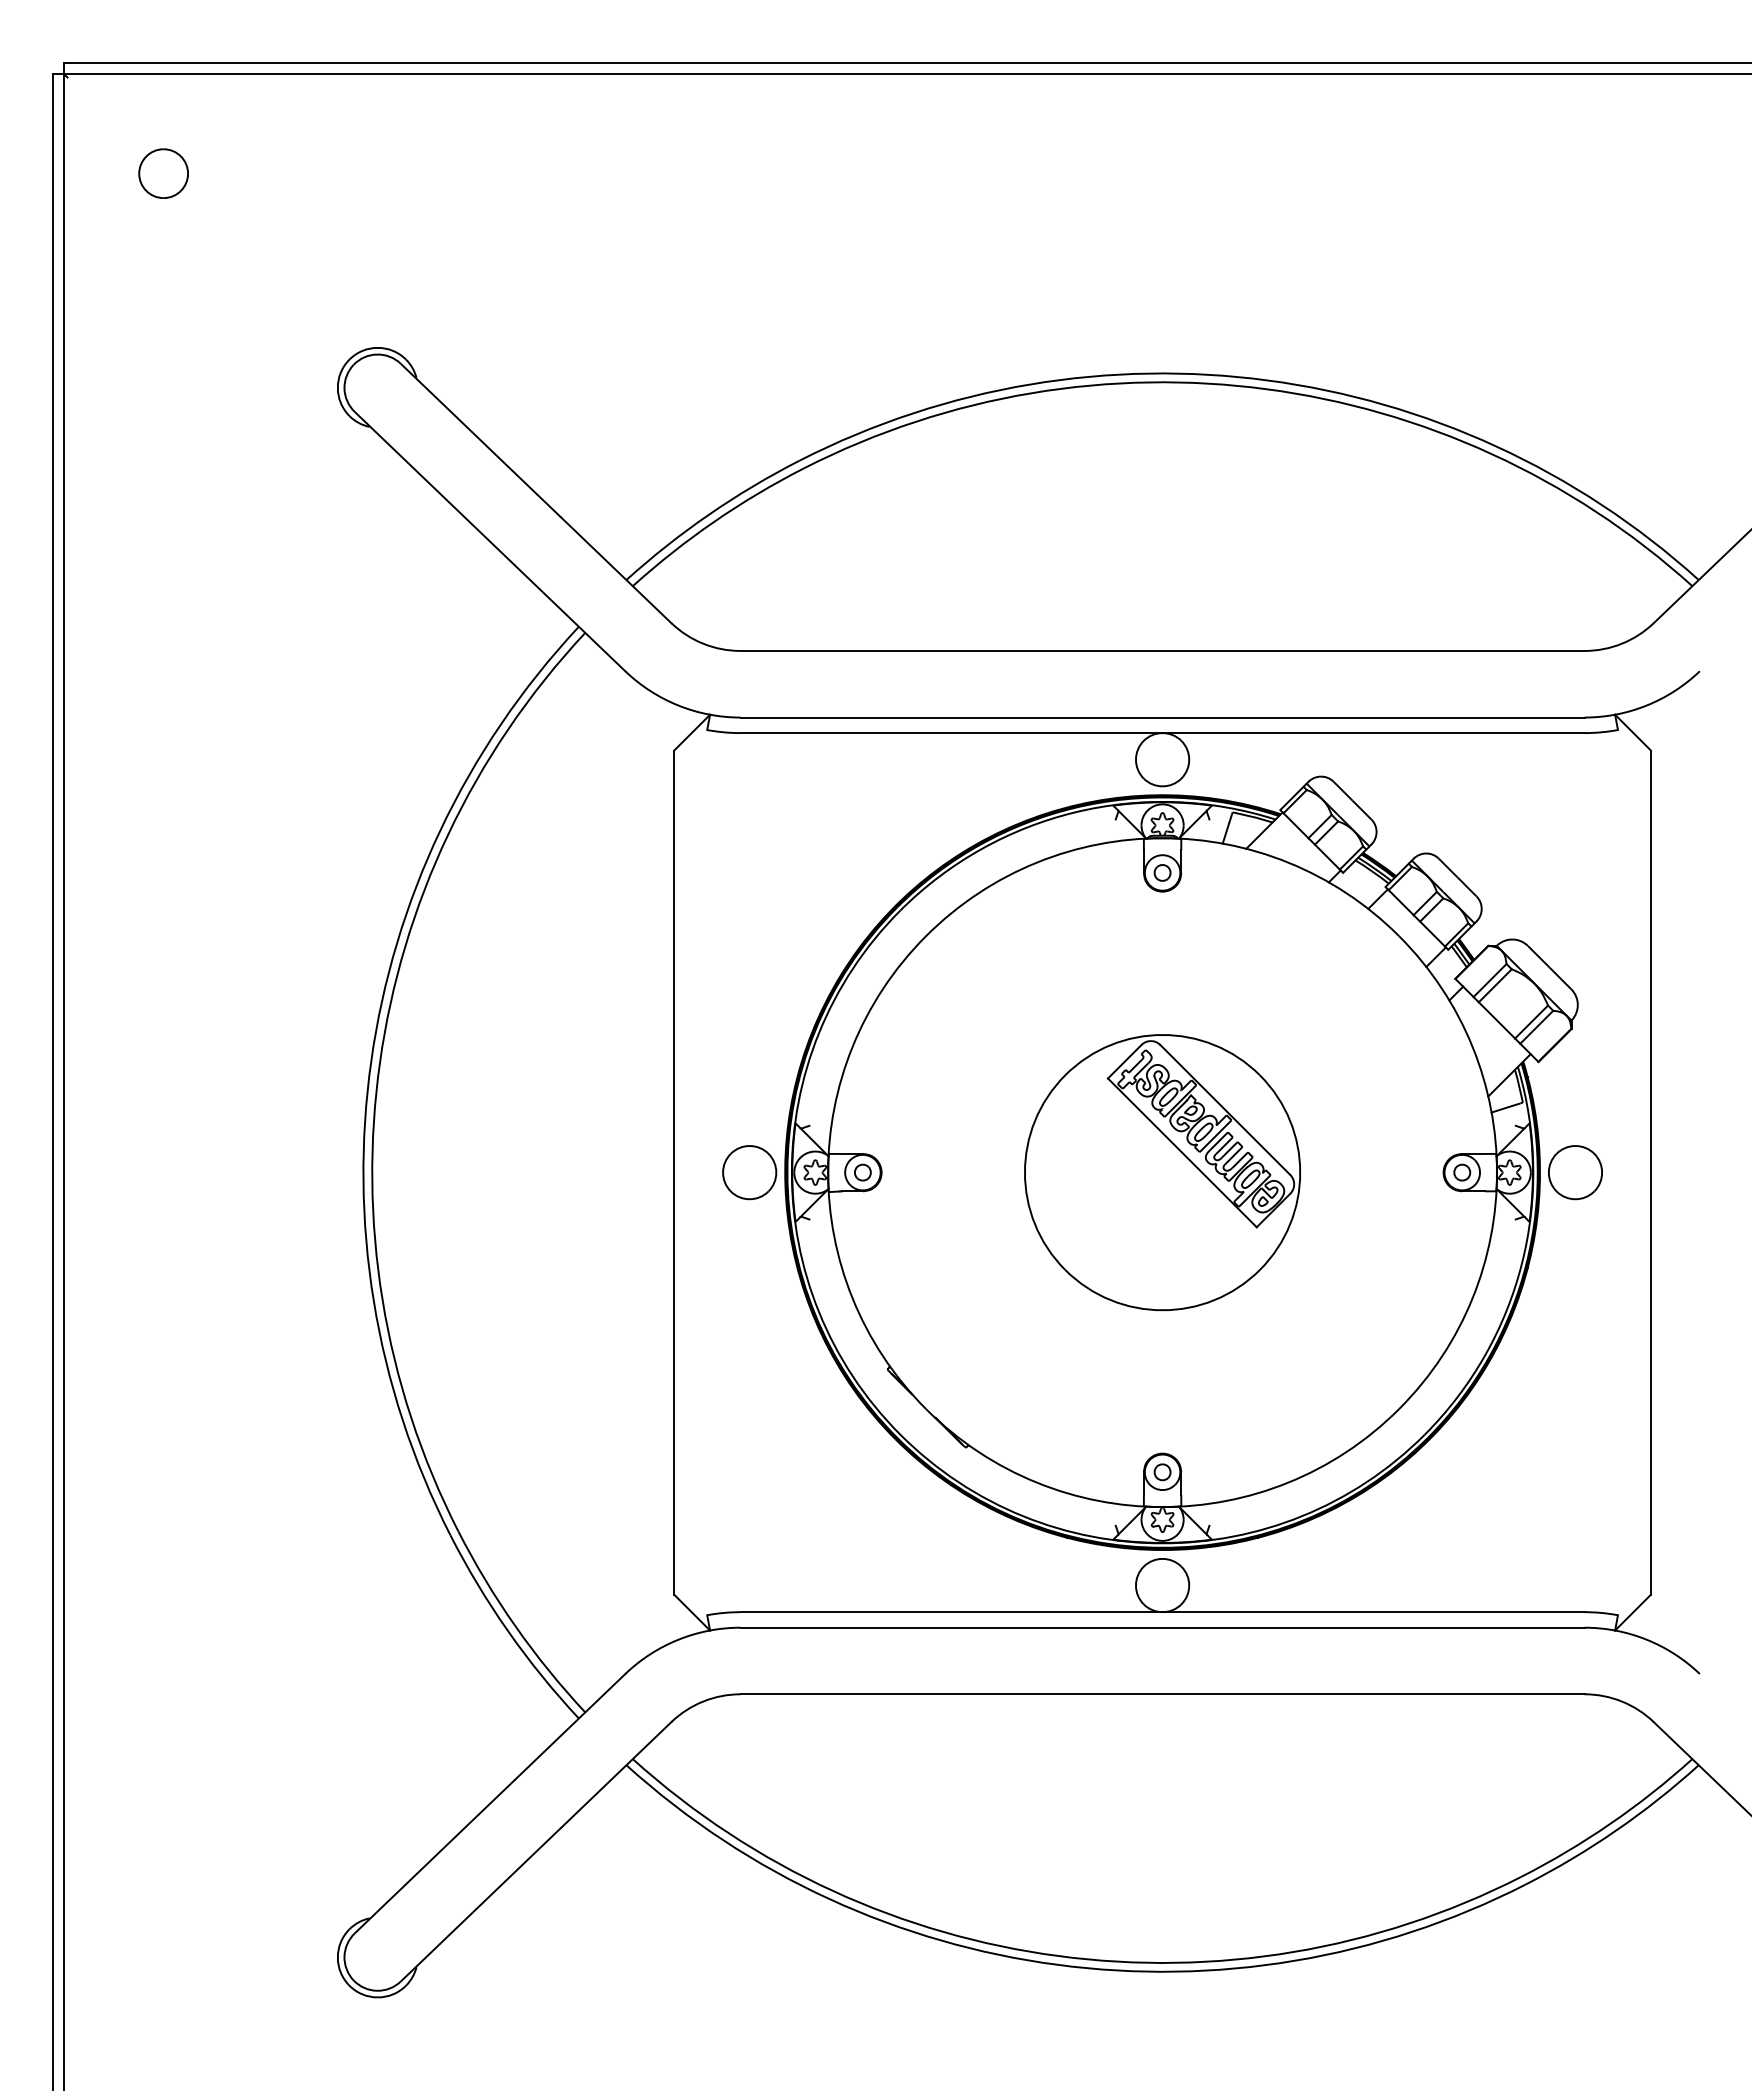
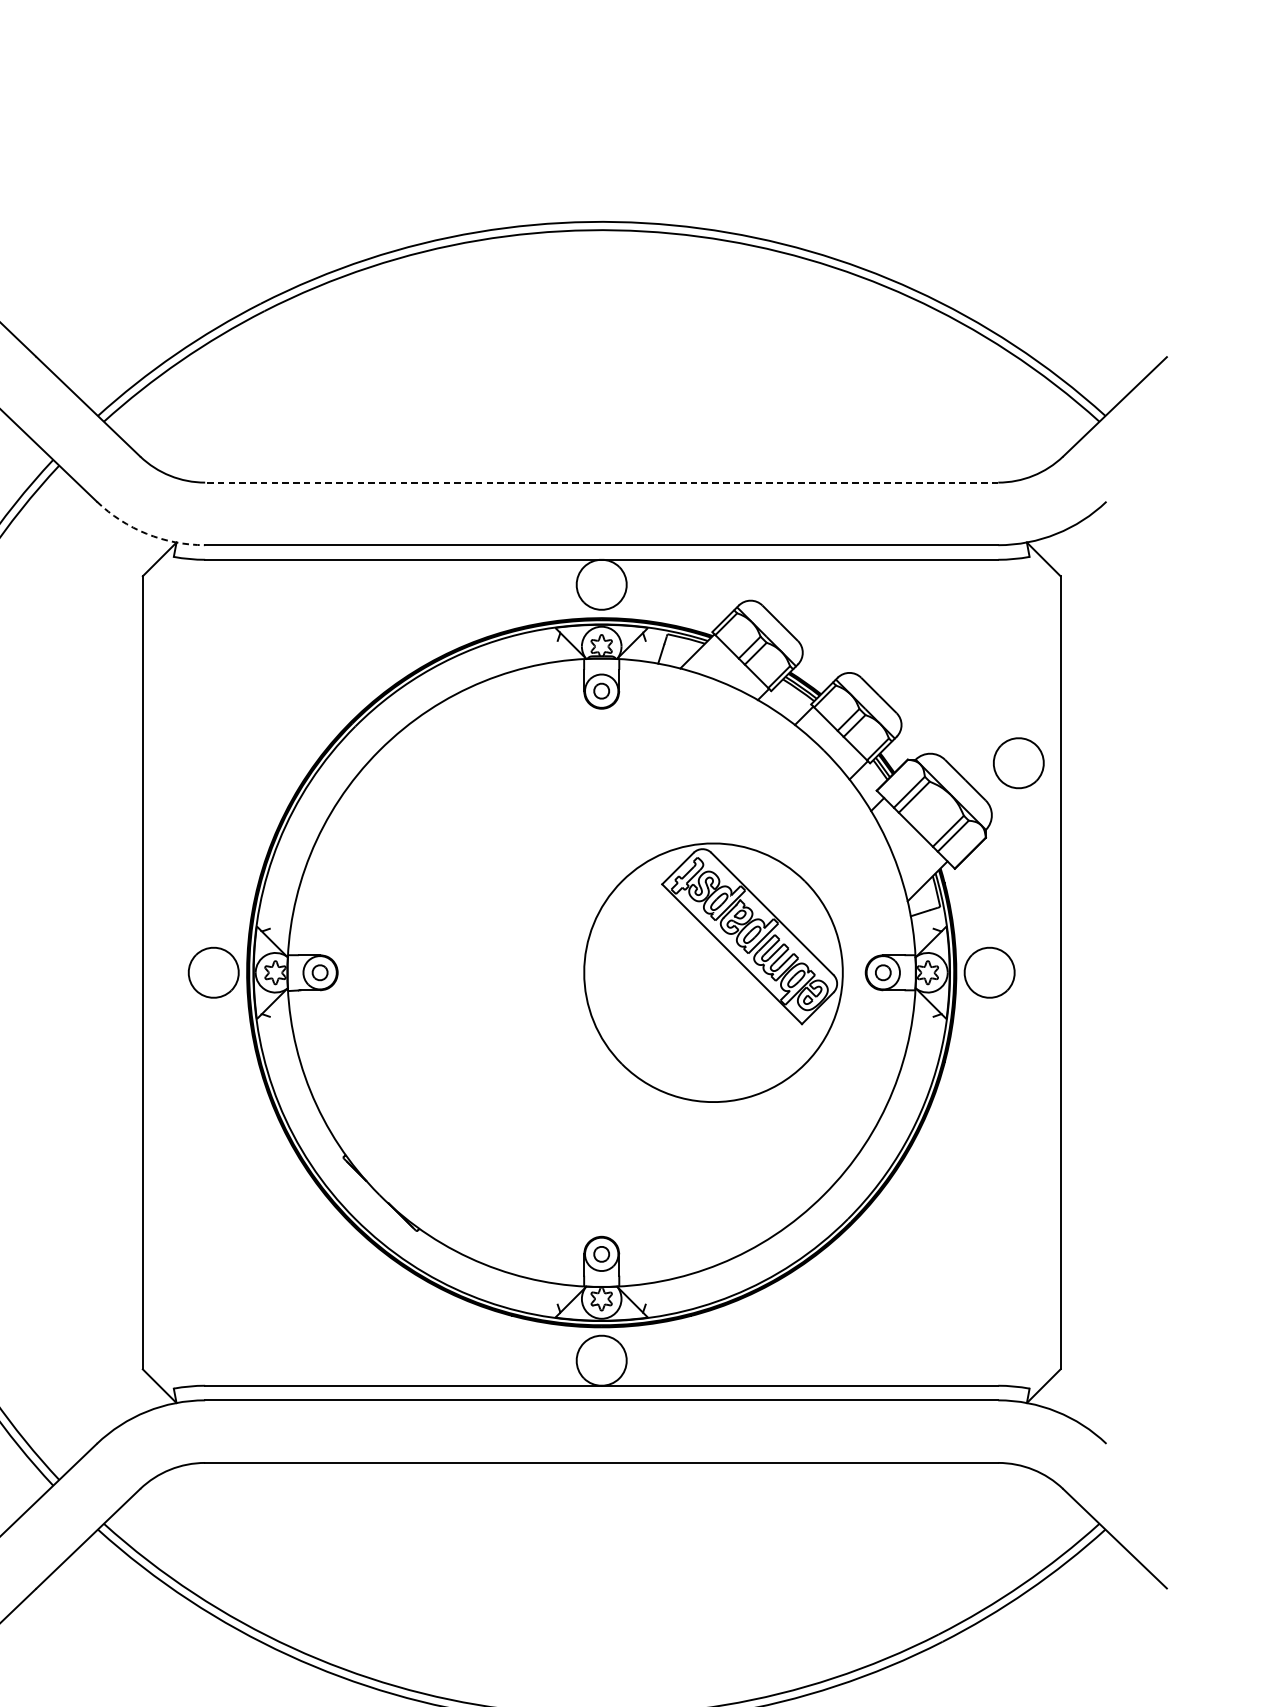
line: (1162, 650) -> (601, 482), solid -> dashed
arc: (678, 705) -> (146, 533), solid -> dashed
part: (1606, 949) -> (1018, 763), added
part: (1162, 1172) -> (713, 972), moved

